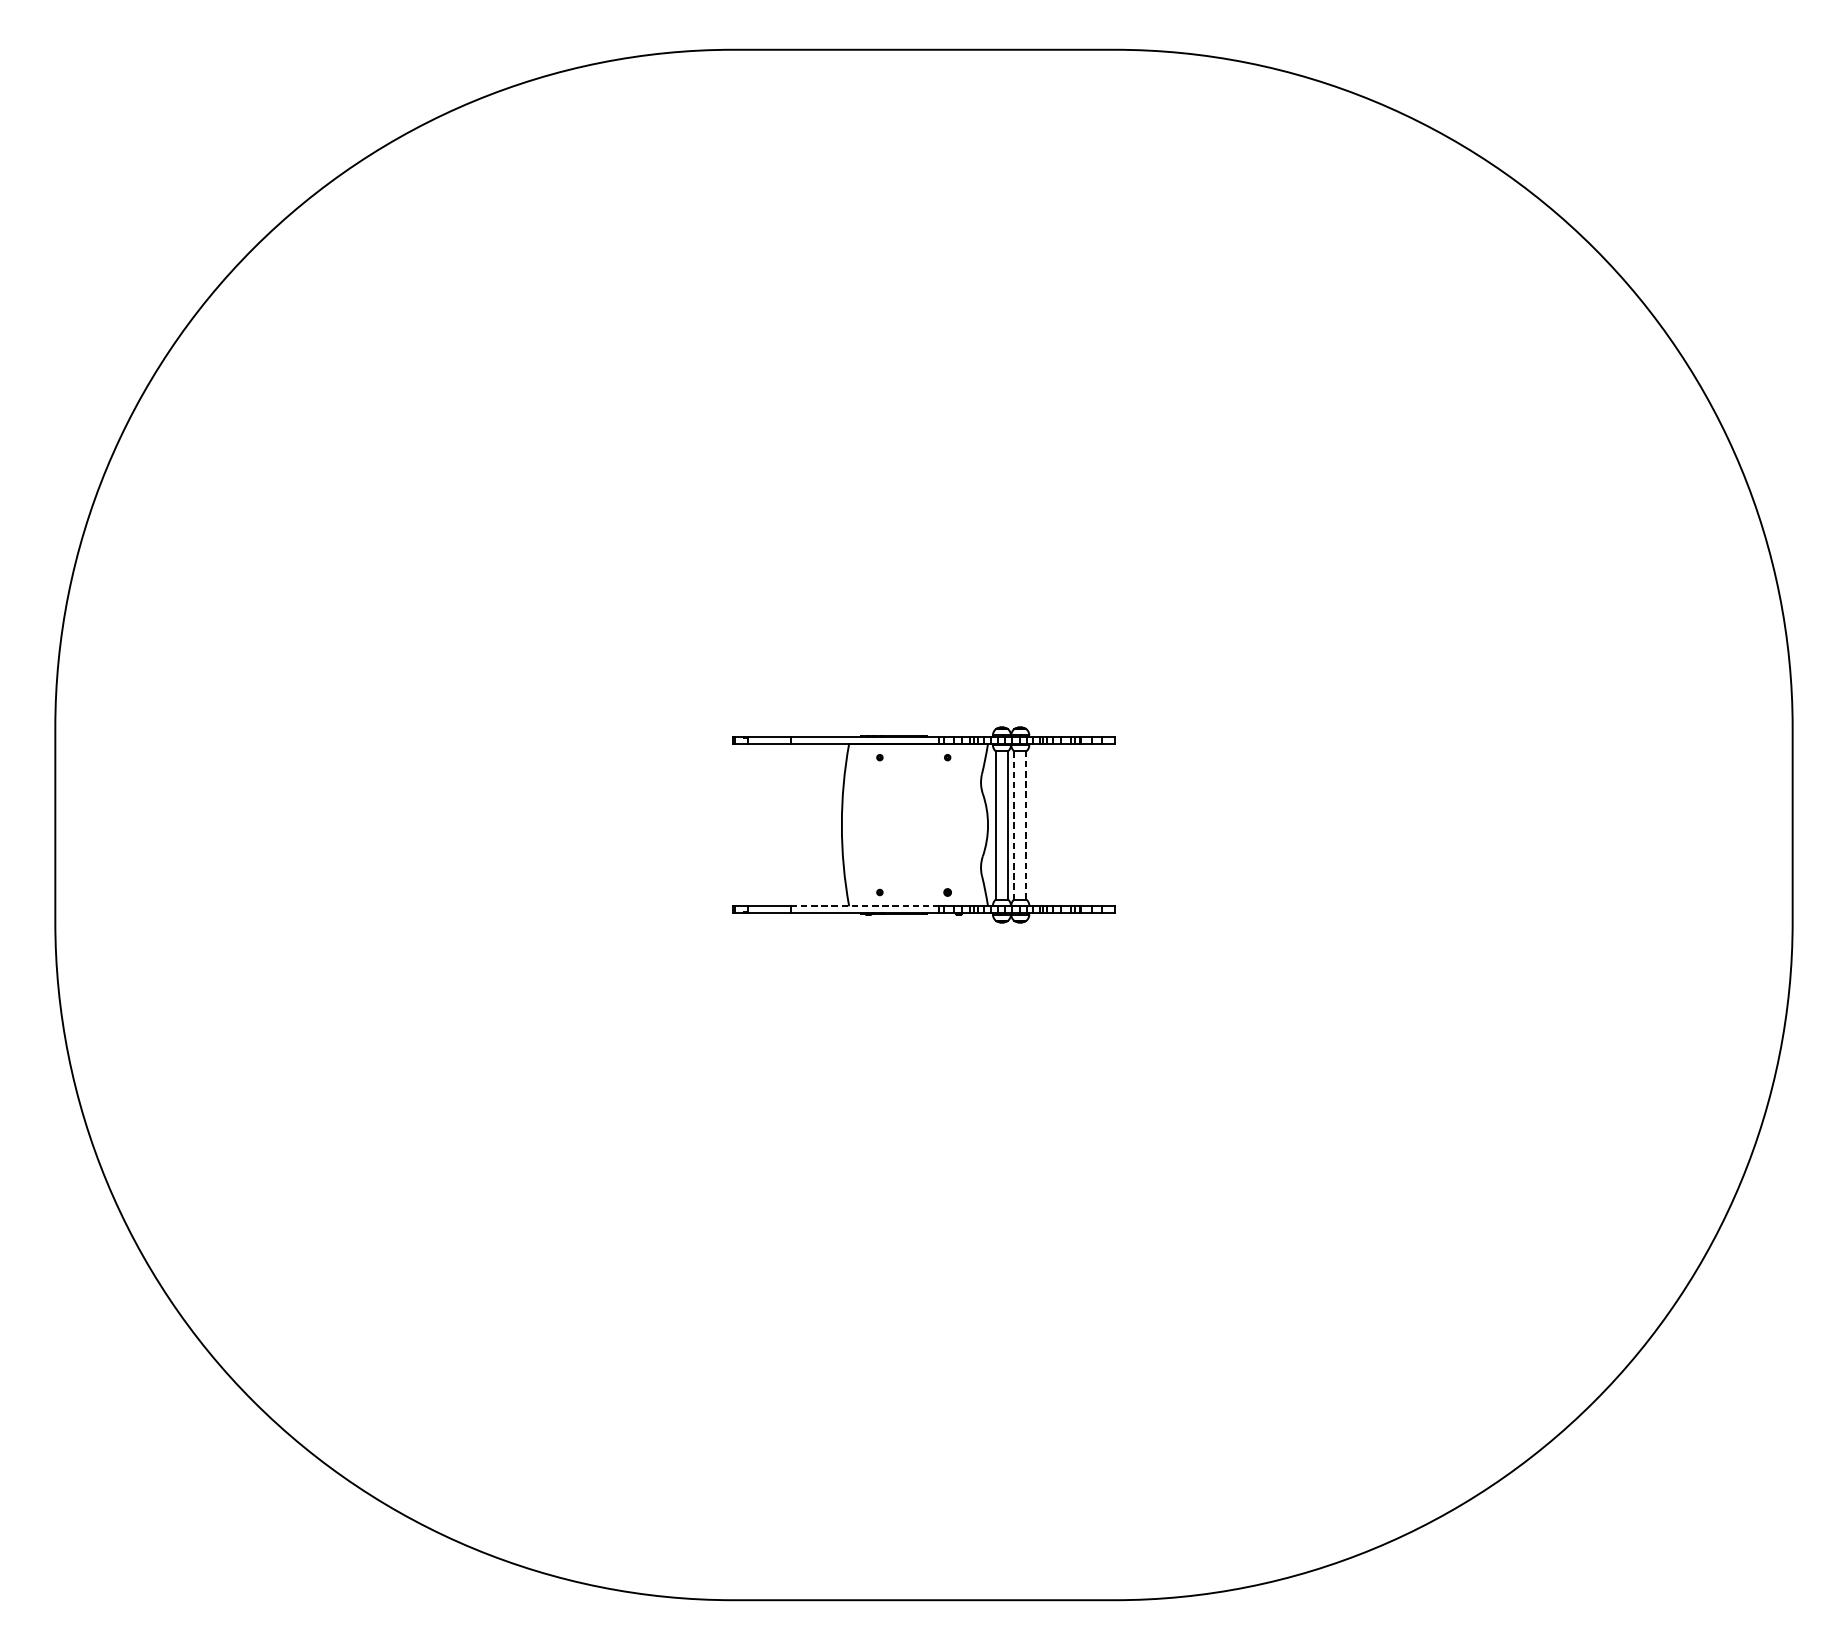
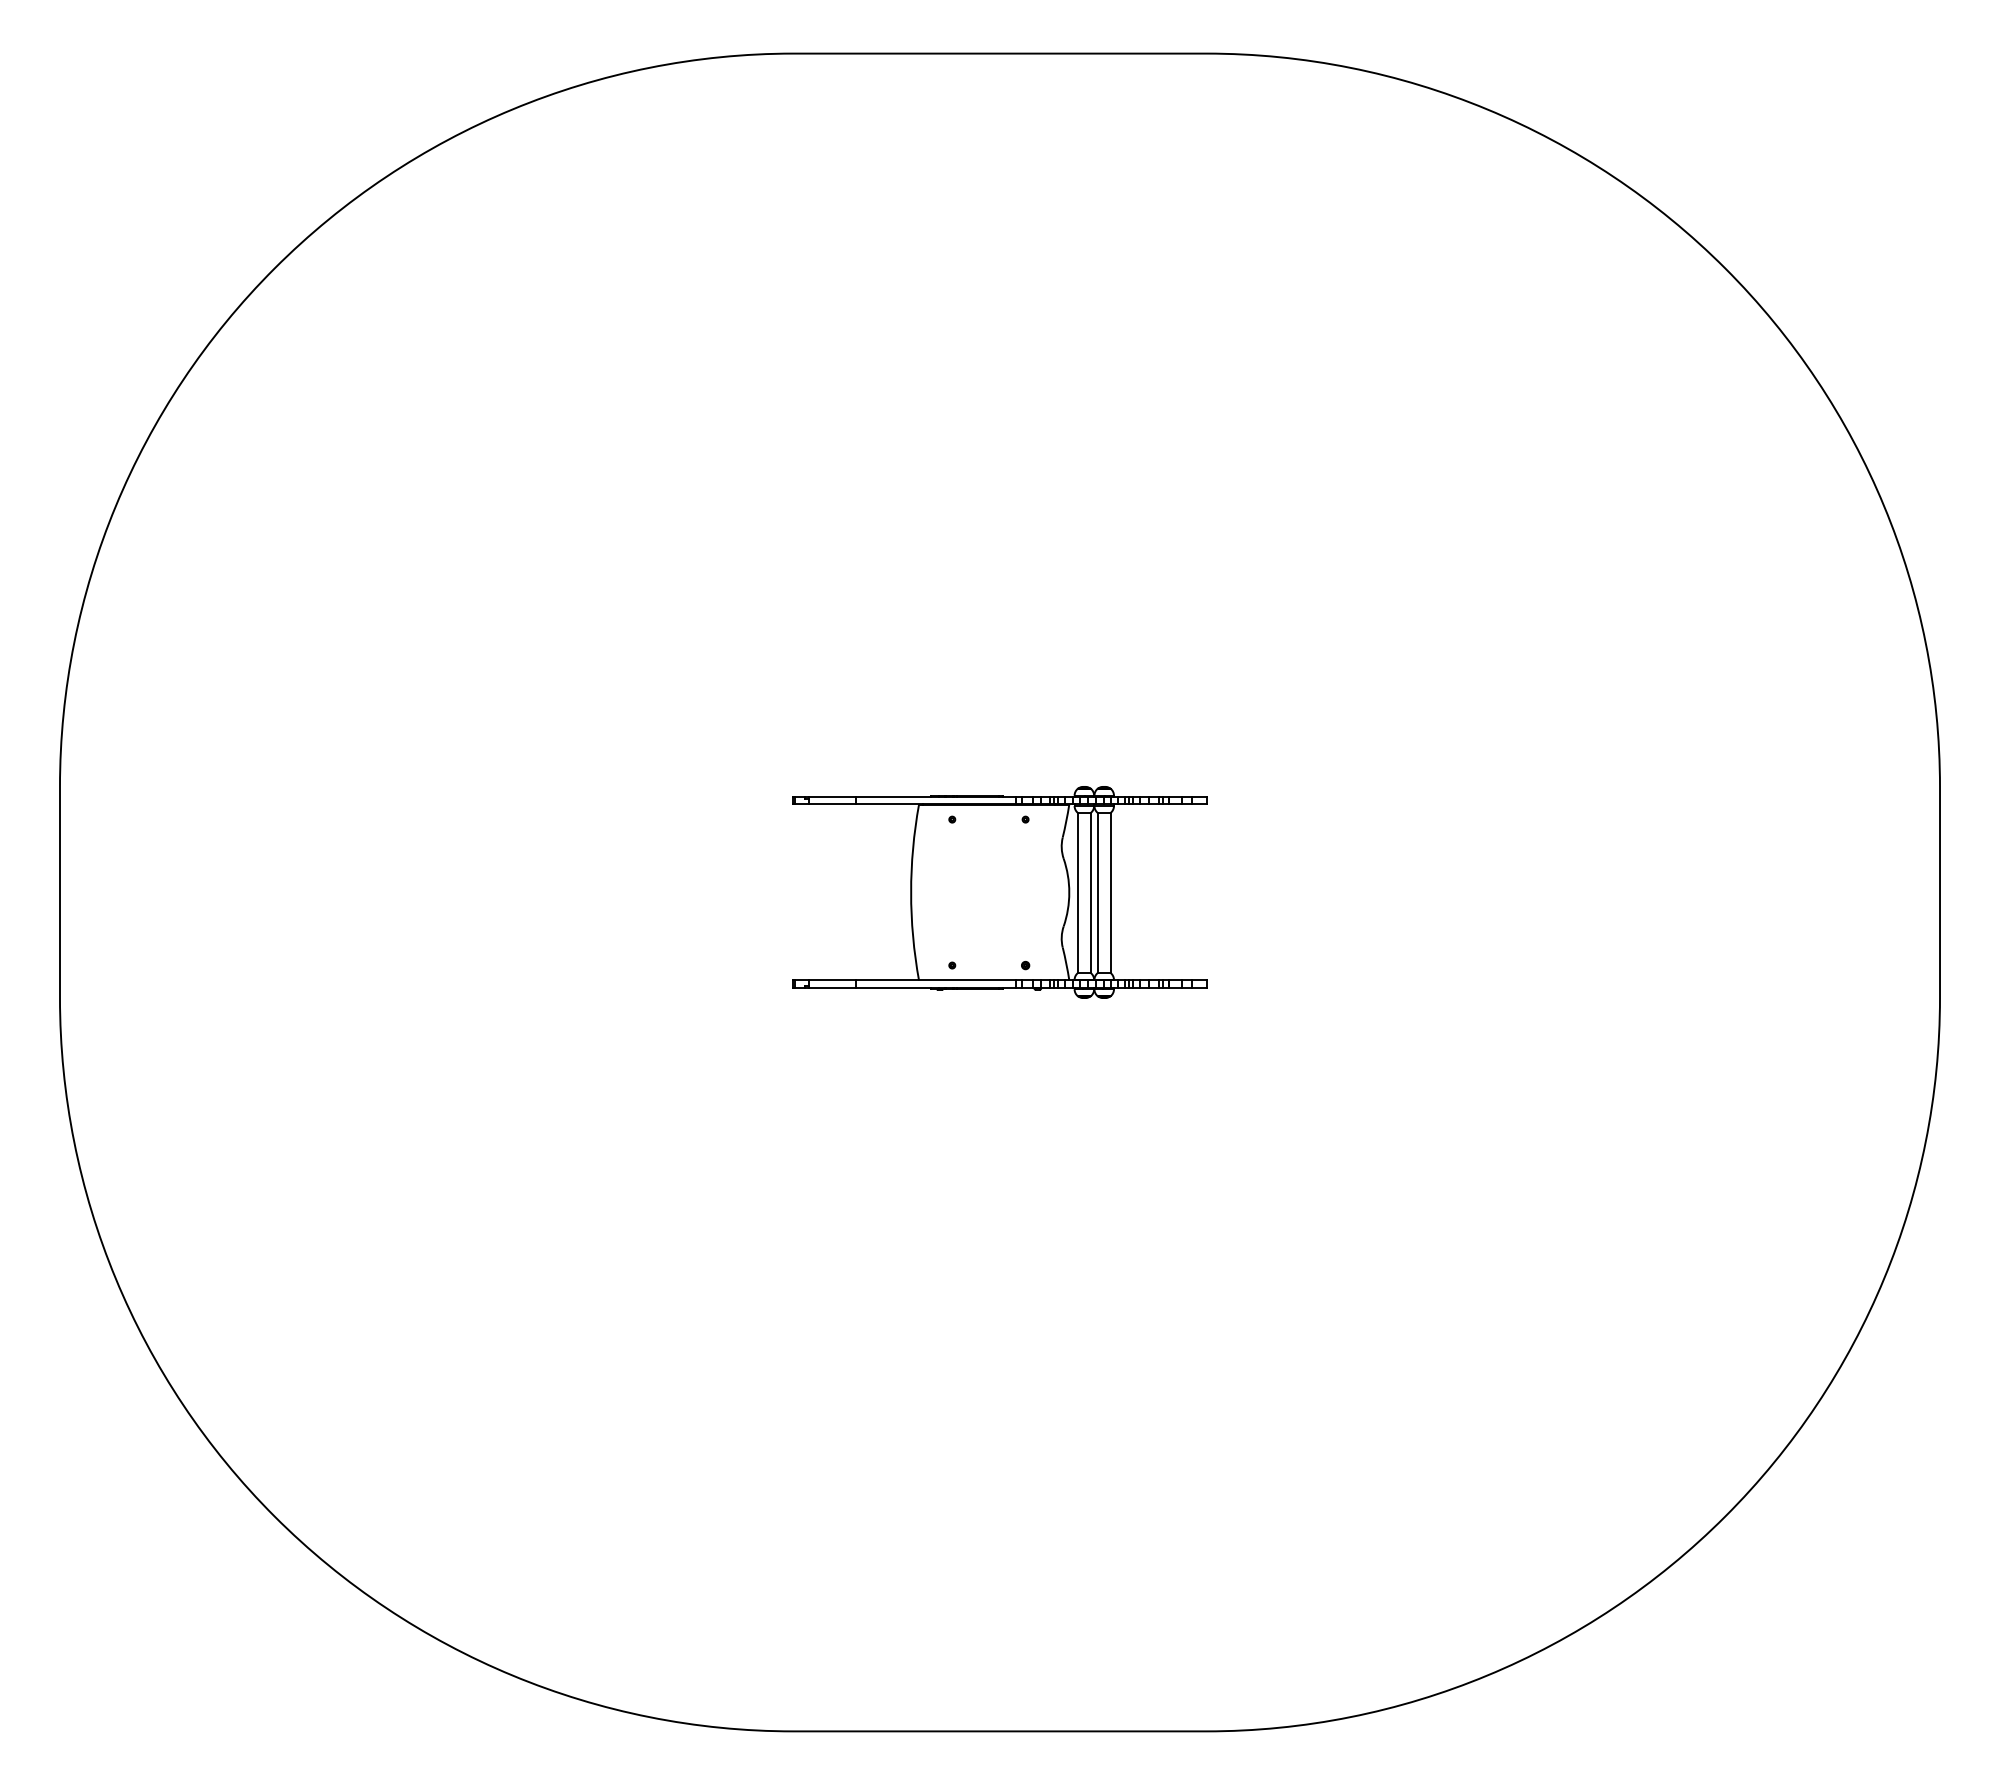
line: (1014, 825) -> (1097, 893), dashed -> solid
line: (1026, 825) -> (1110, 892), dashed -> solid
line: (865, 906) -> (936, 980), dashed -> solid

